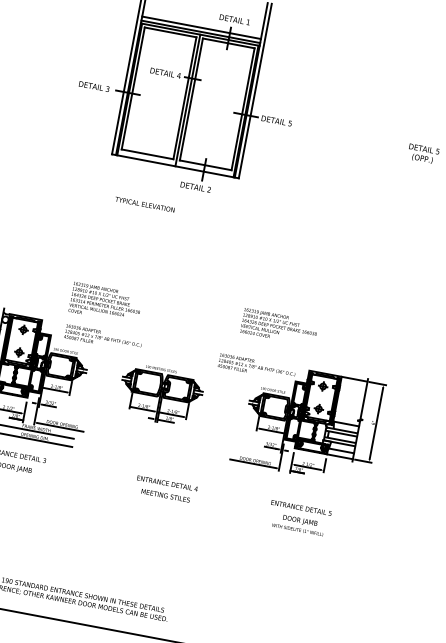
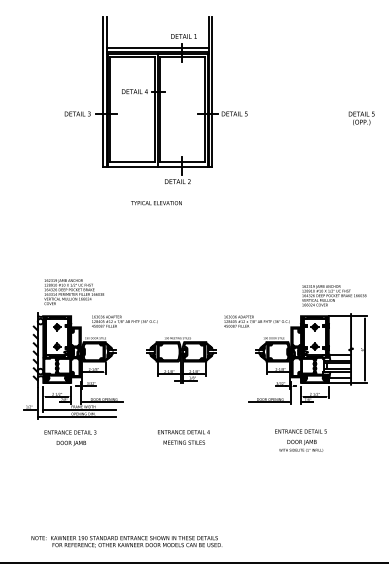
text: (145, 205) -> (156, 203), moved
text: (104, 303) -> (73, 292), moved
text: (279, 326) -> (334, 295), moved
text: (165, 489) -> (183, 437), moved
text: (298, 518) -> (300, 440), moved

